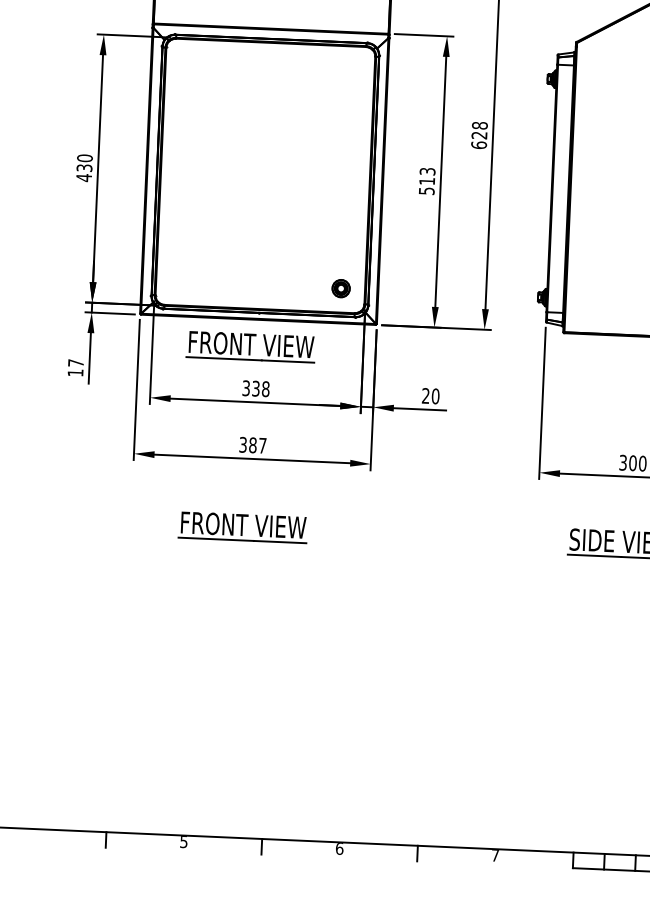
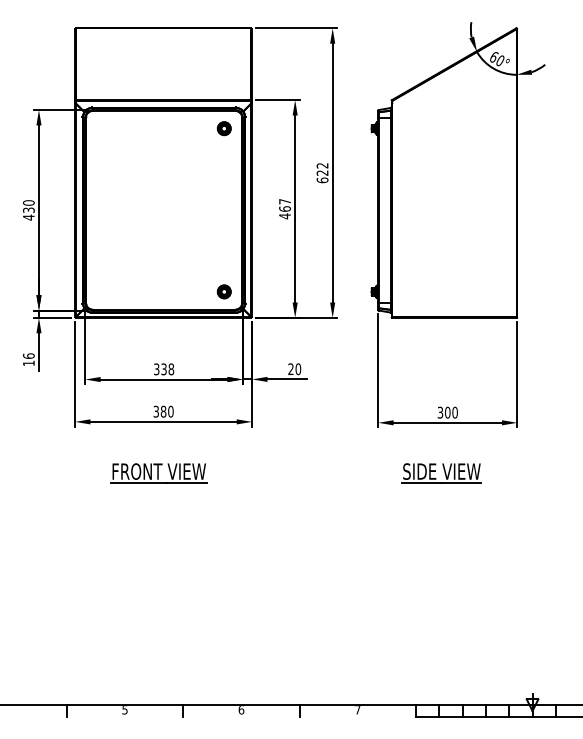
part: (349, 70) -> (223, 128), added
text: (479, 125) -> (322, 165), 628 -> 622
text: (426, 181) -> (284, 209), 513 -> 467
part: (250, 347) -> (158, 338), removed
text: (75, 362) -> (28, 355), 17 -> 16
text: (262, 445) -> (170, 411), 387 -> 380

